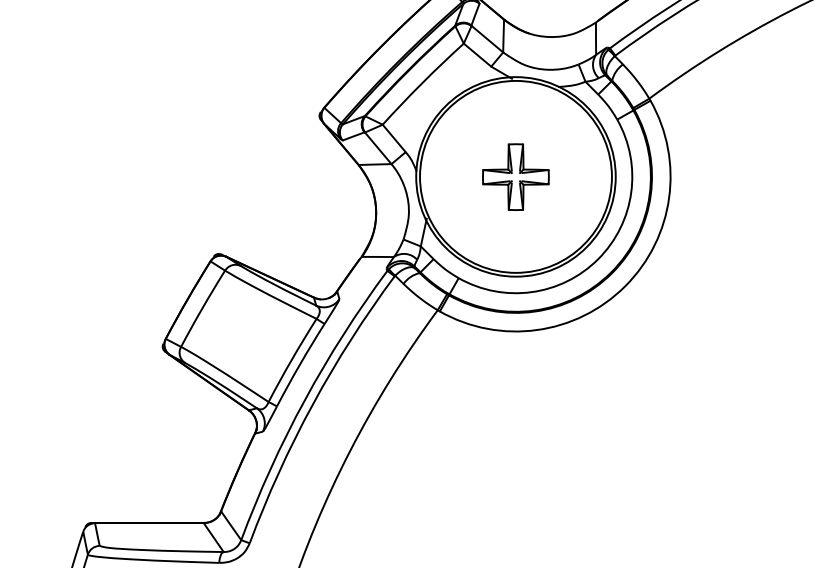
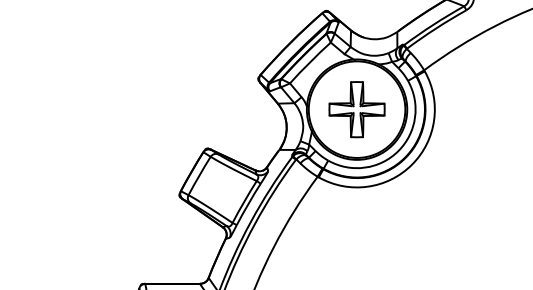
part: (514, 176) -> (356, 109), size x1.67

